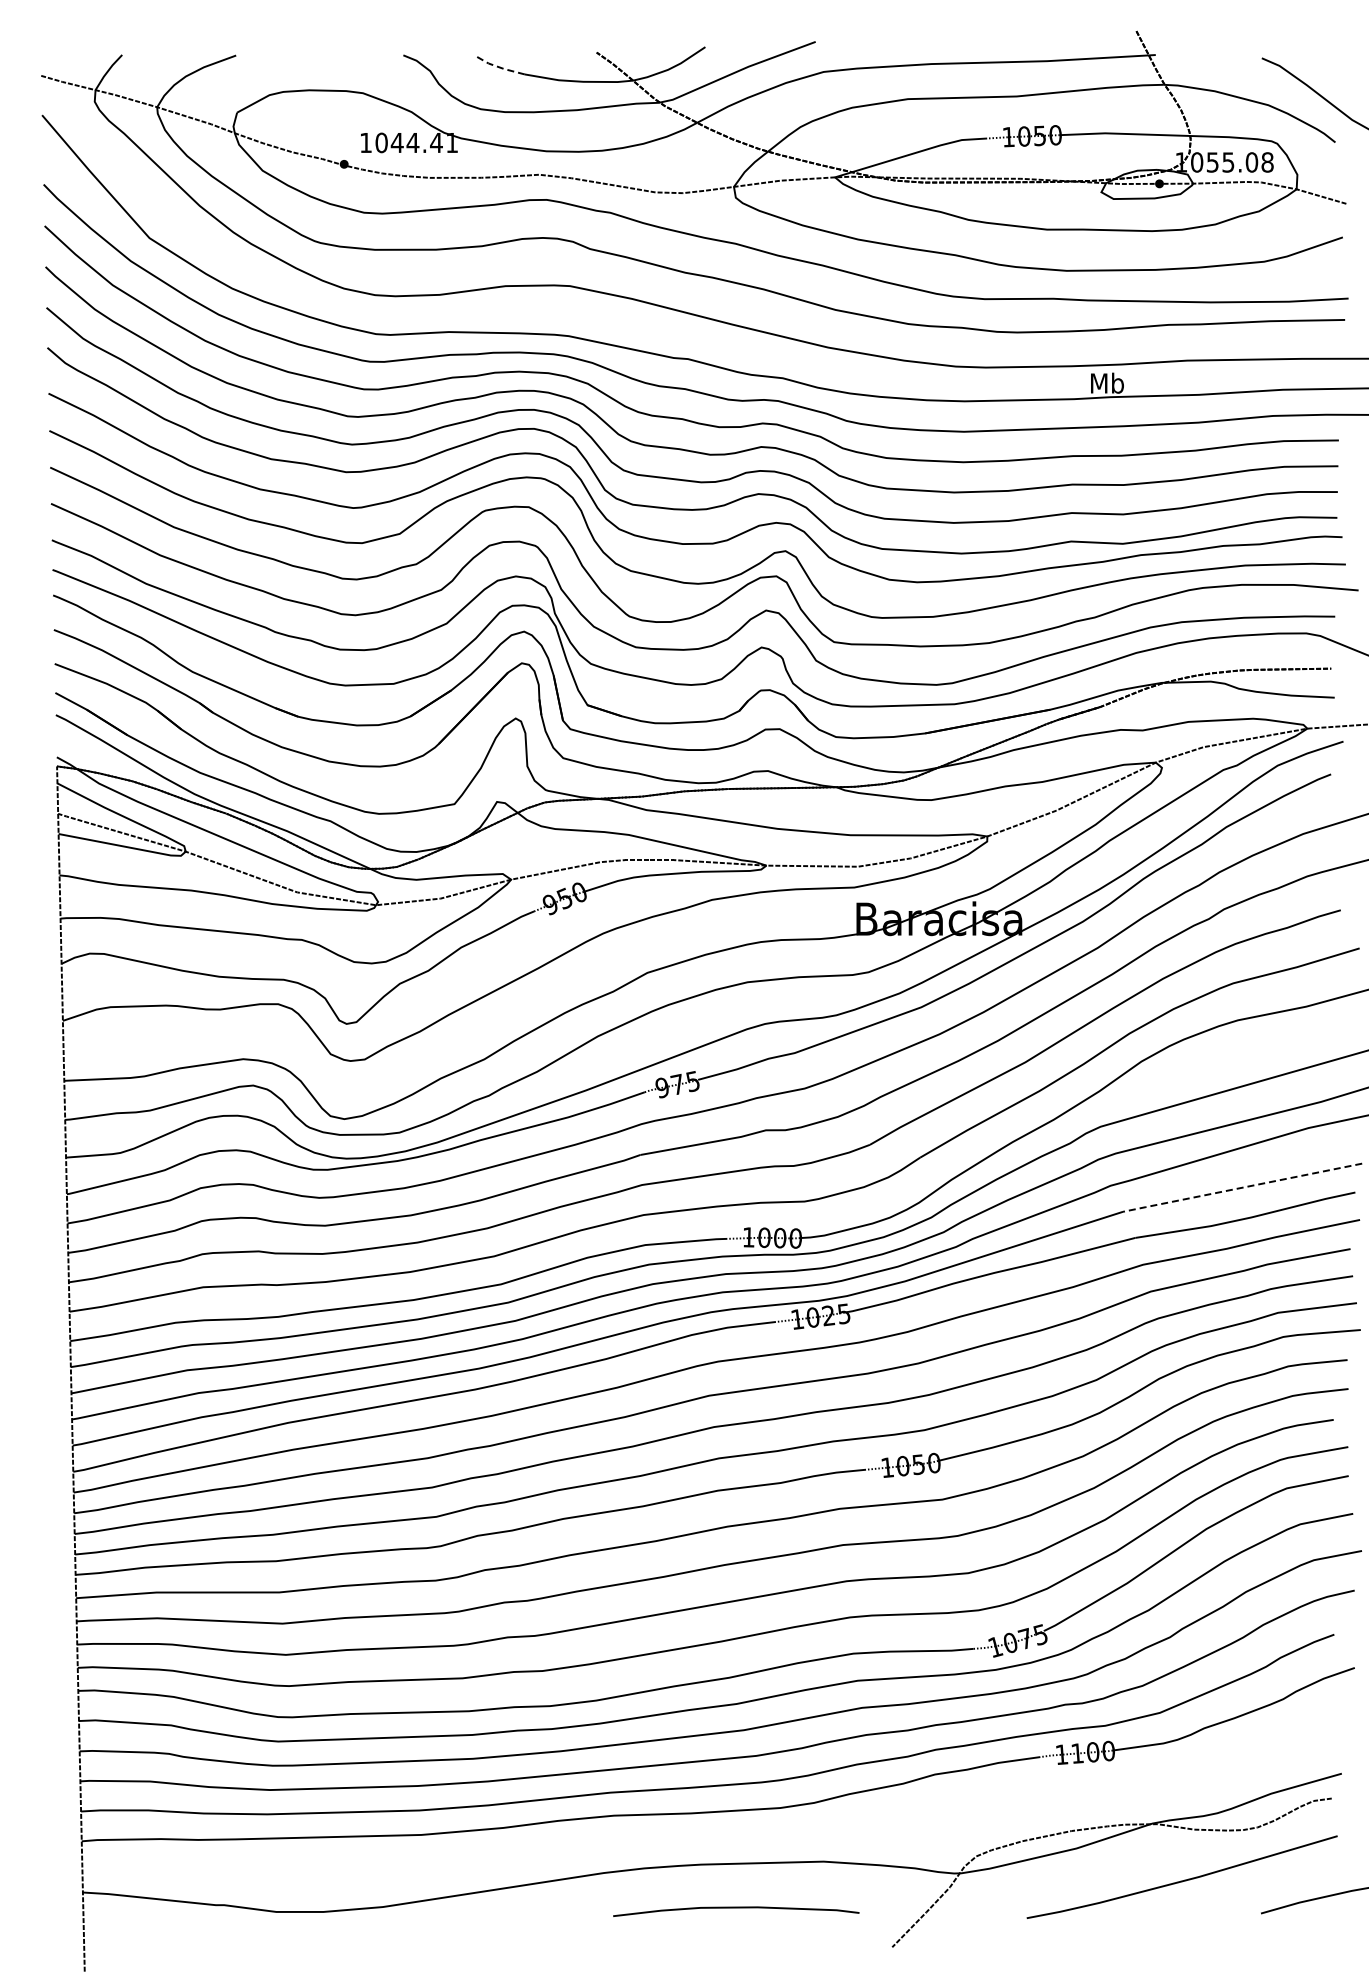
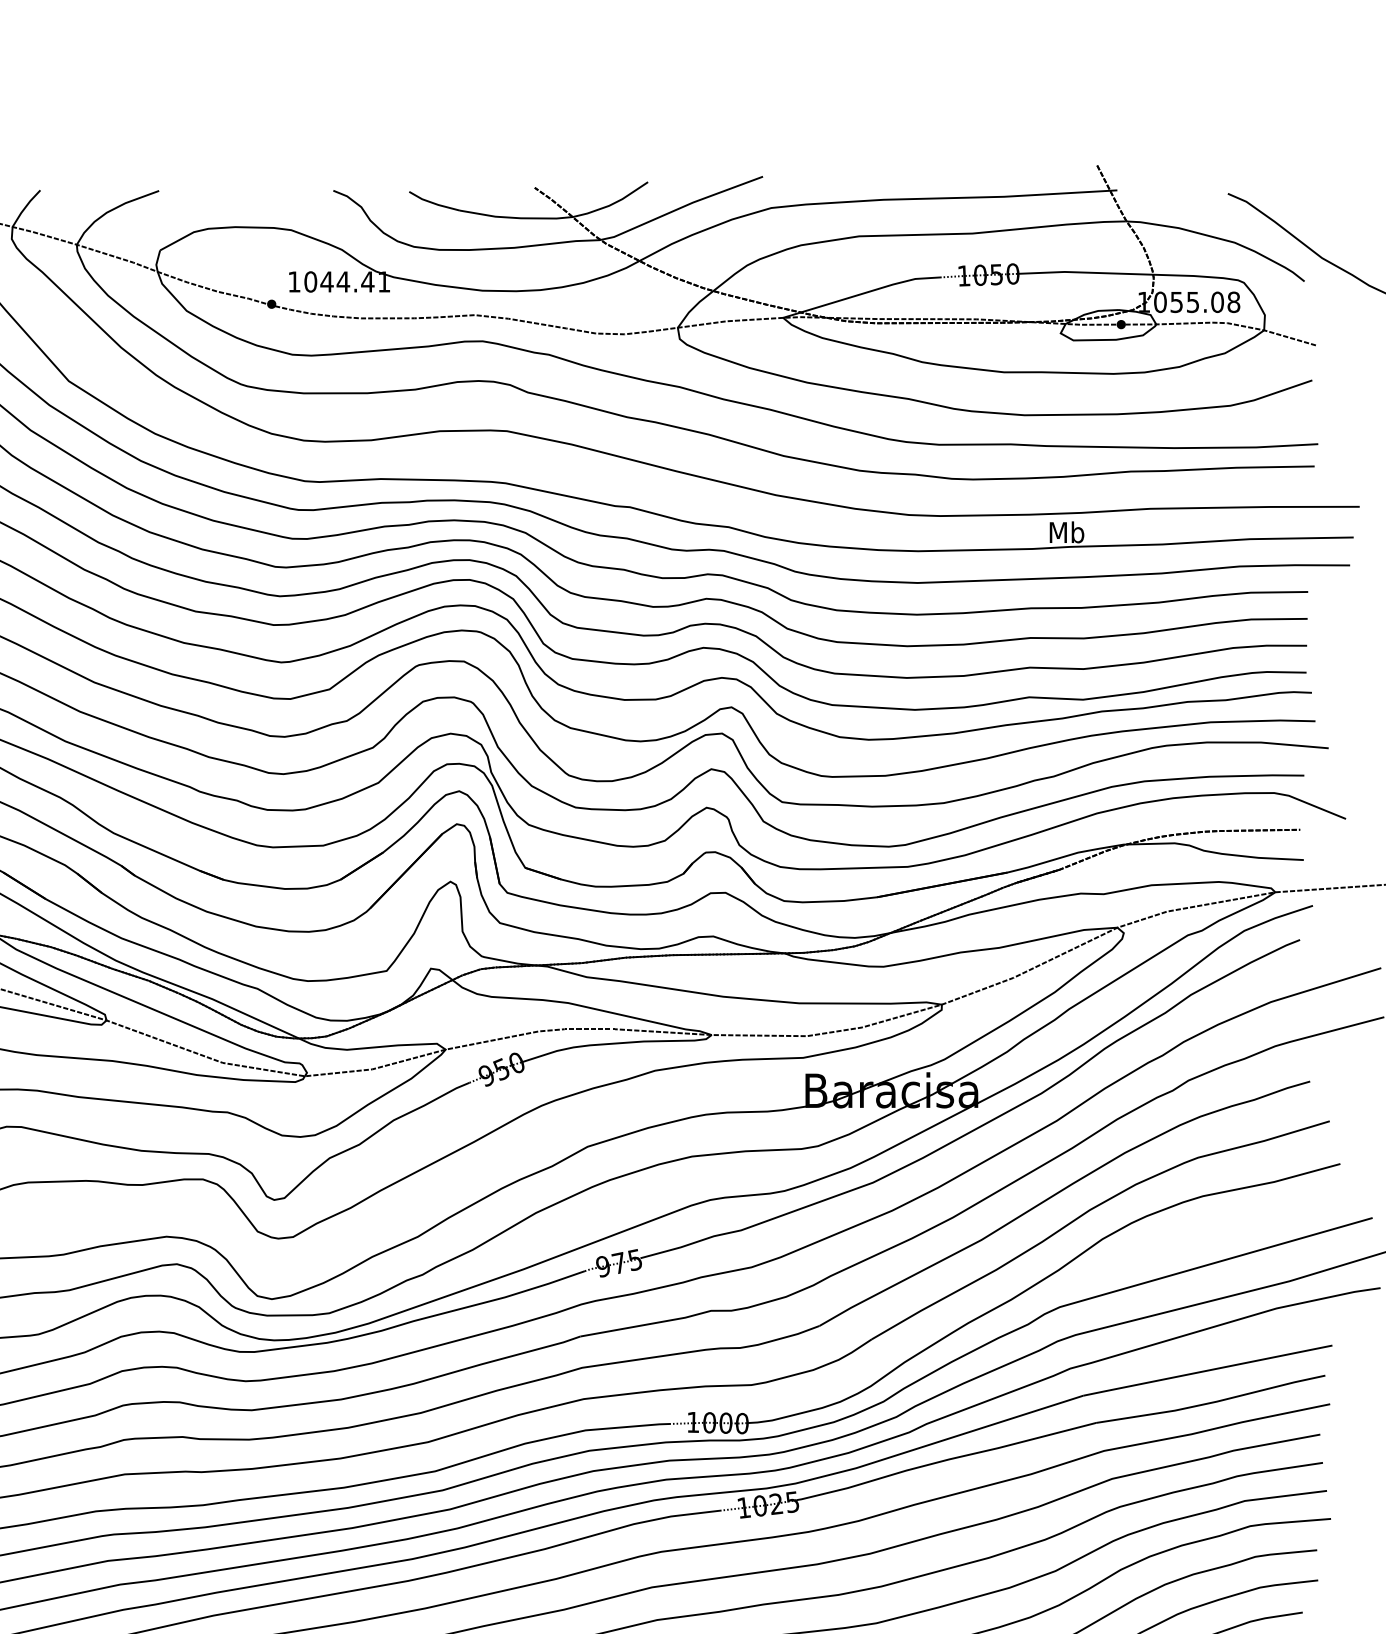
line: (499, 67) -> (433, 203), dashed -> solid
line: (1241, 1187) -> (1206, 1370), dashed -> solid

